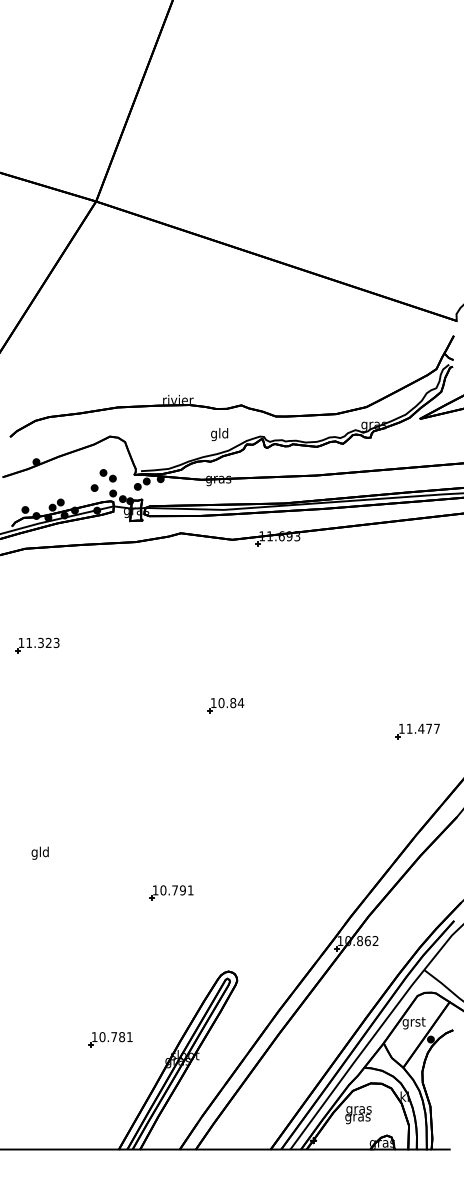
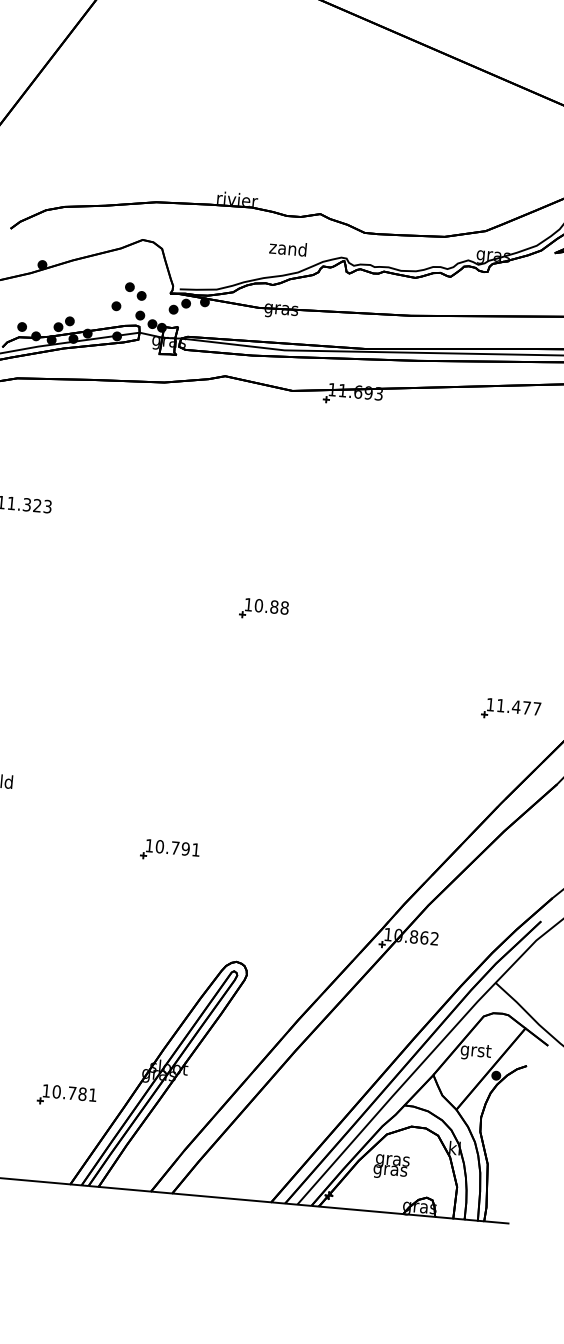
text: (219, 434) -> (287, 250), gld -> zand
text: (240, 703) -> (283, 608), 10.84 -> 10.88
part: (417, 731) -> (510, 710), moved
part: (110, 1039) -> (67, 1096), moved

